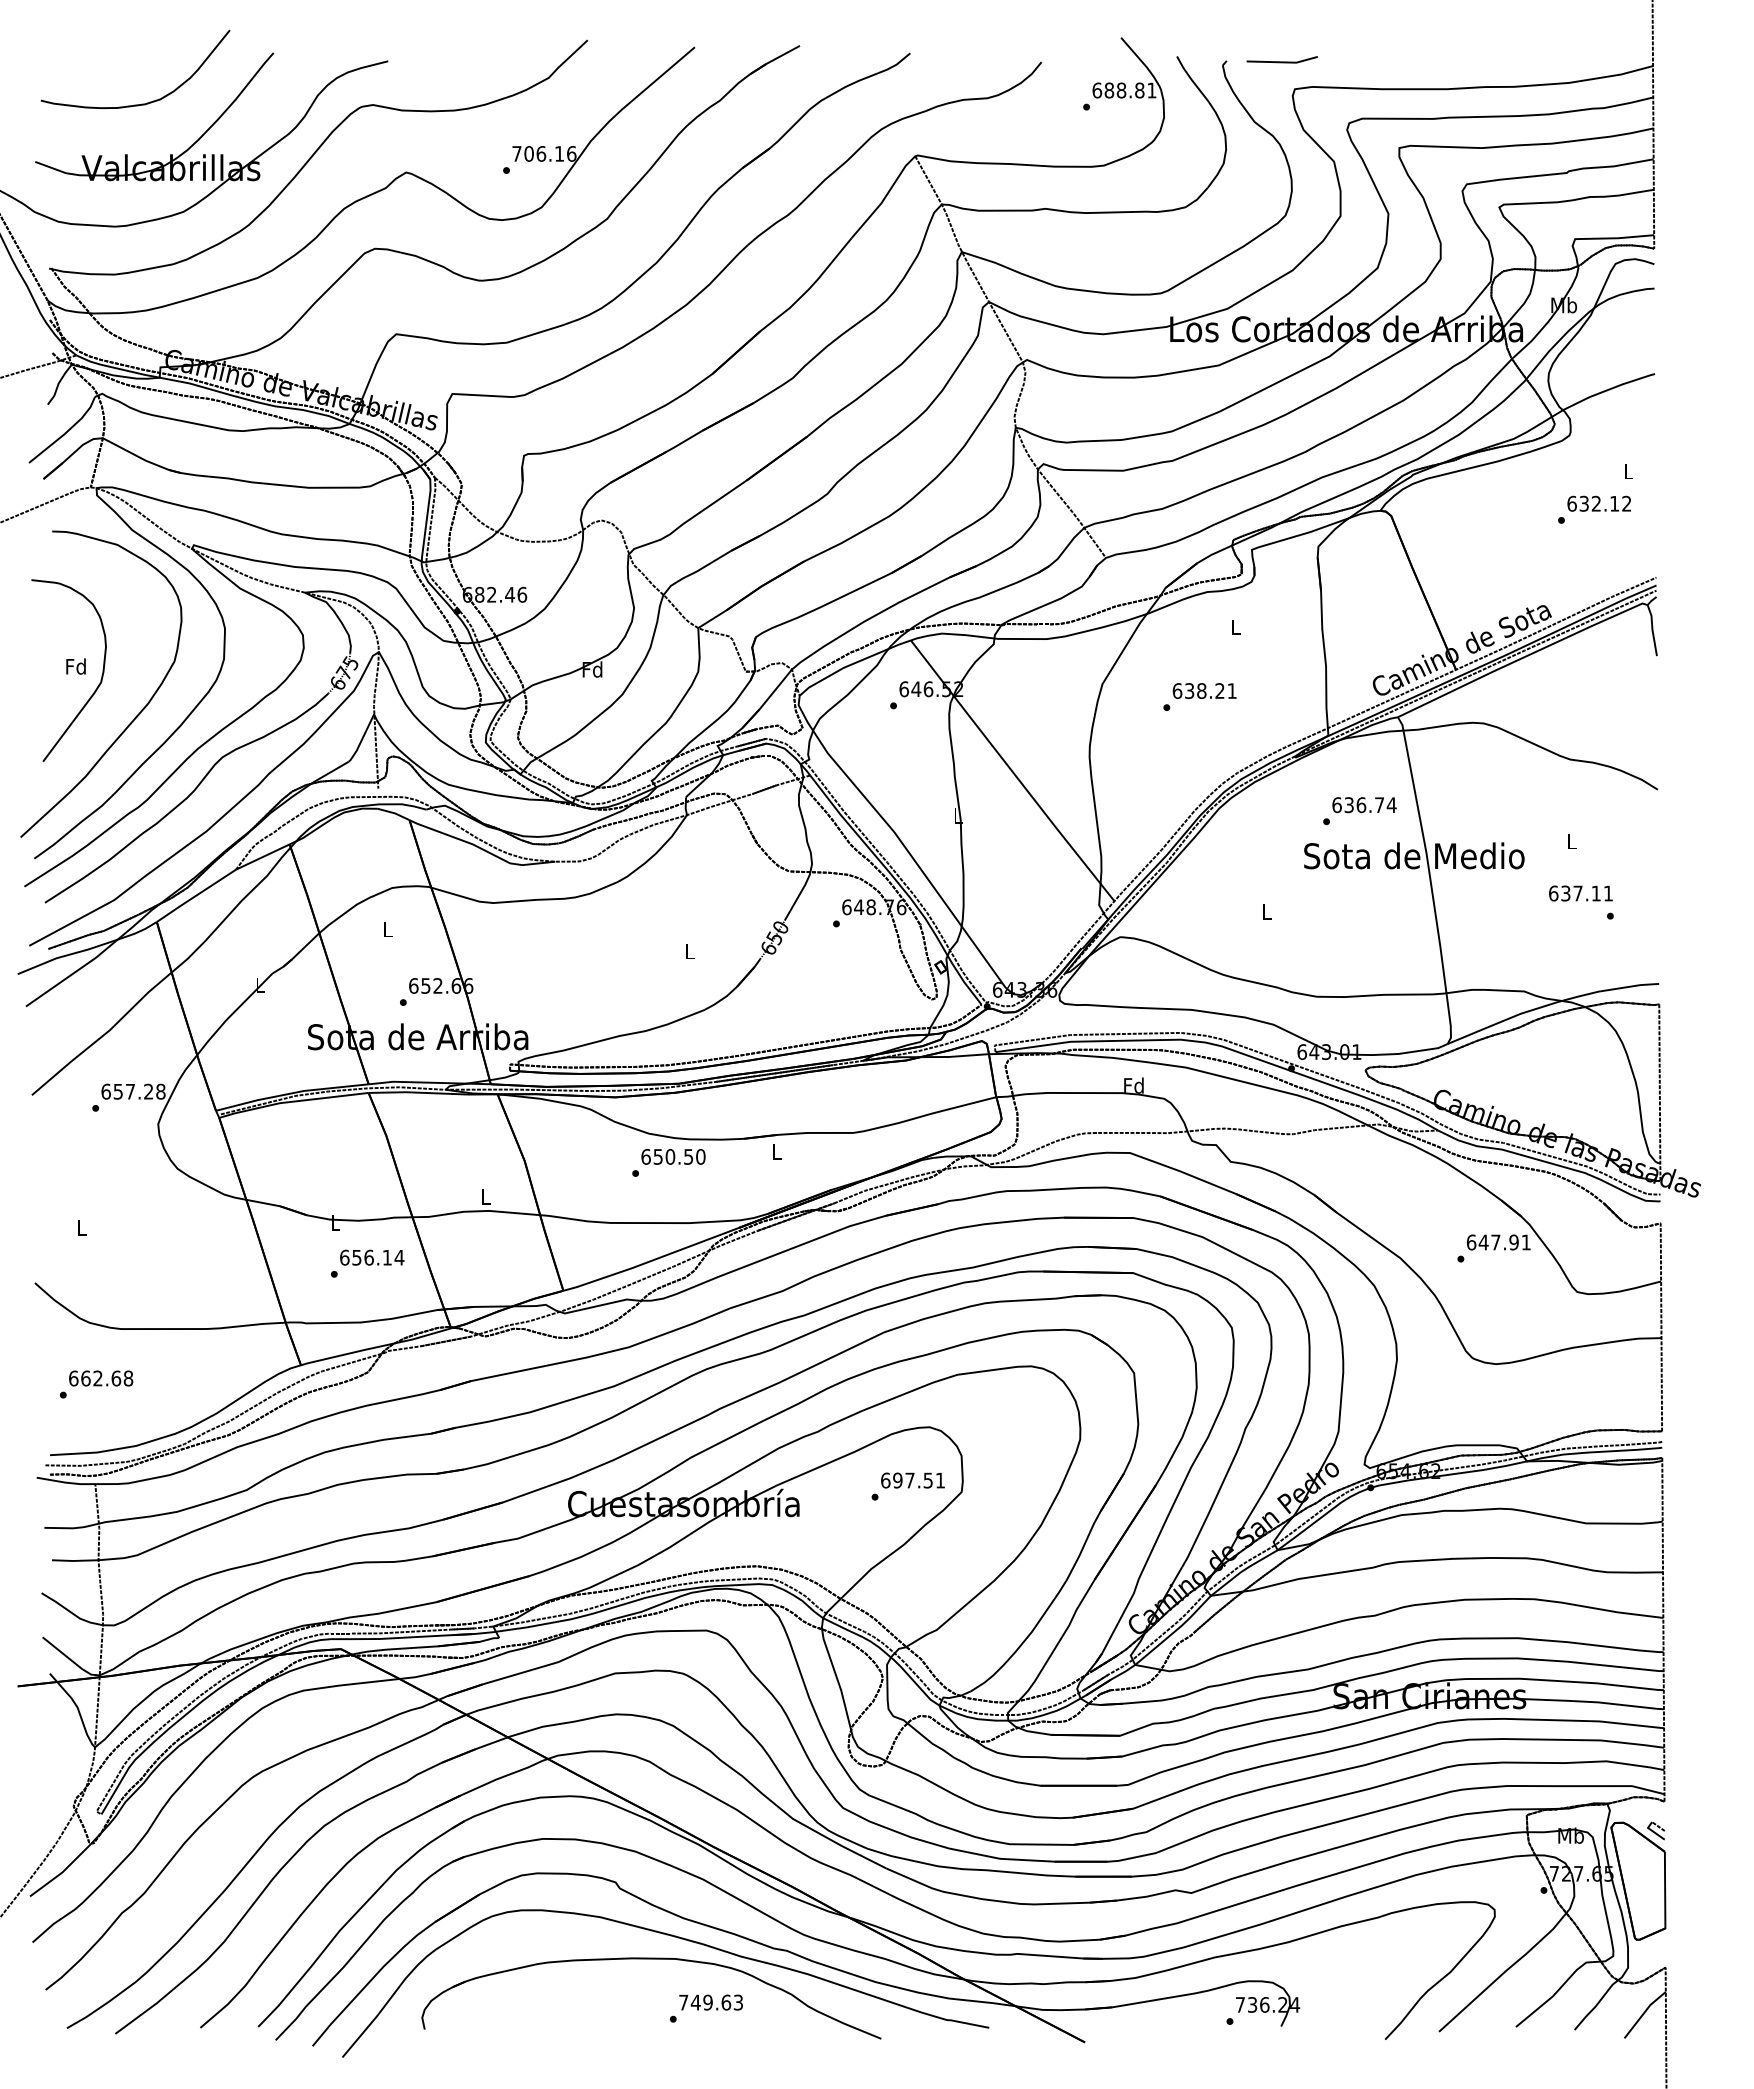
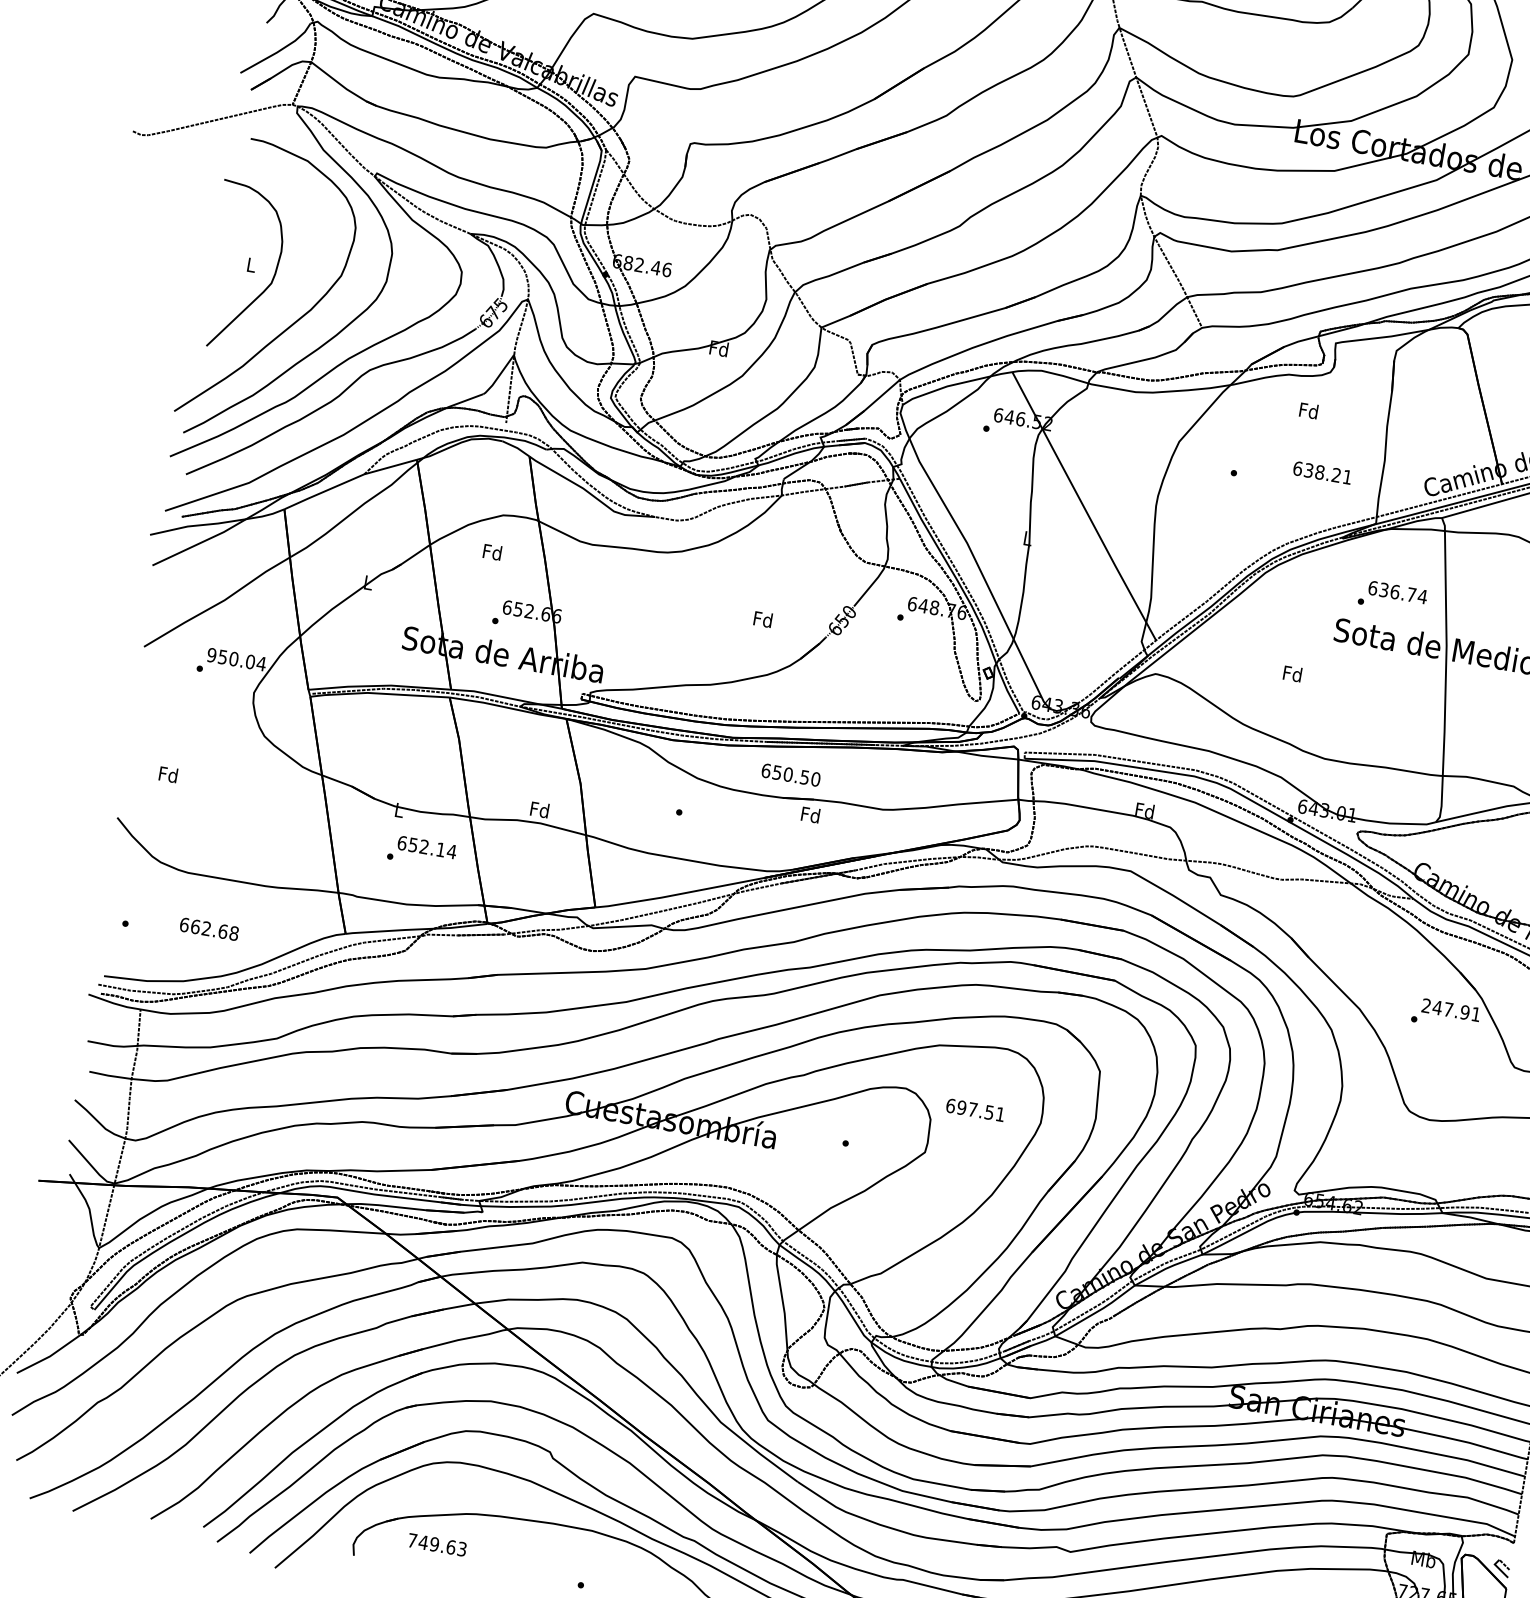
text: (1235, 626) -> (1308, 410), L -> Fd
text: (75, 666) -> (250, 264), Fd -> L
text: (1204, 690) -> (1322, 472), moved
text: (1266, 911) -> (1292, 673), L -> Fd
text: (387, 929) -> (492, 552), L -> Fd
text: (689, 951) -> (762, 619), L -> Fd
text: (133, 1091) -> (236, 659), 657.28 -> 950.04
text: (776, 1151) -> (810, 814), L -> Fd
text: (673, 1156) -> (791, 774), moved
text: (485, 1196) -> (539, 809), L -> Fd
text: (81, 1227) -> (168, 774), L -> Fd
text: (1471, 1242) -> (1426, 1005), 647.91 -> 247.91
text: (368, 1257) -> (423, 846), 656.14 -> 652.14
text: (101, 1378) -> (209, 929), moved
text: (912, 1480) -> (975, 1110), moved
text: (710, 2002) -> (436, 1544), moved

